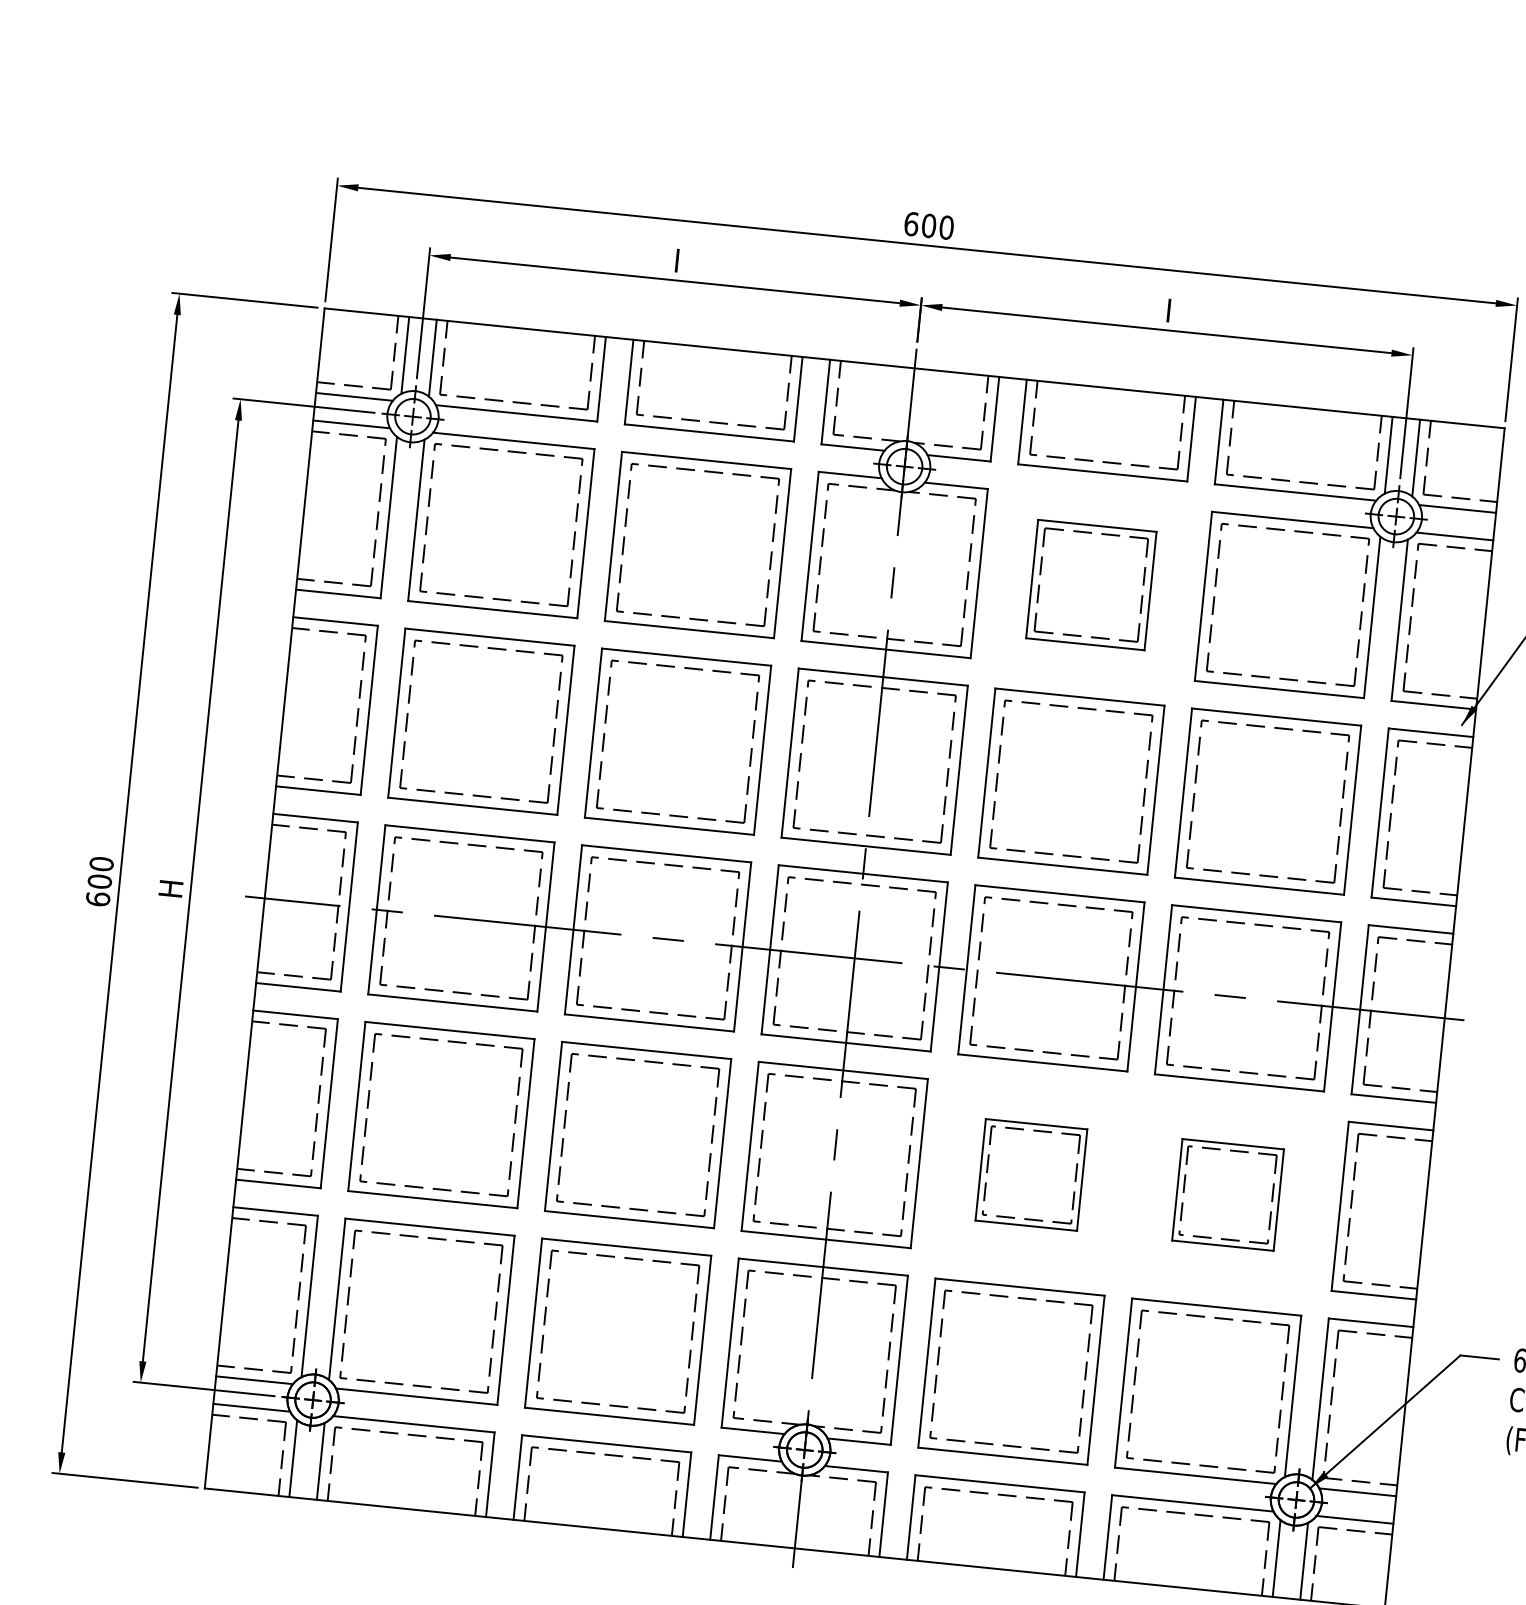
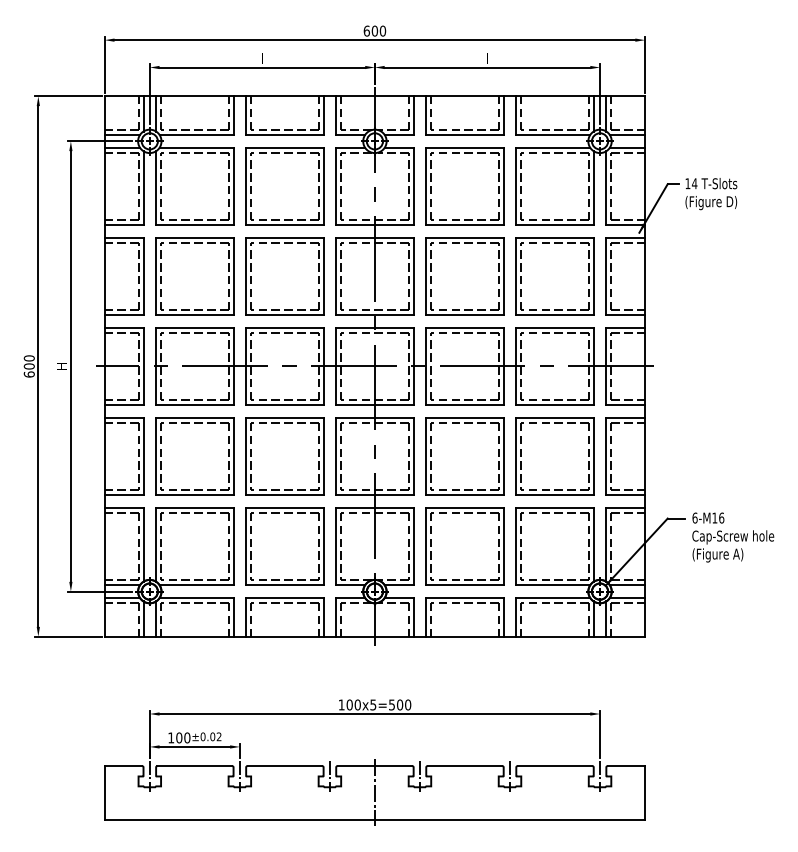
part: (1090, 585) -> (464, 186), size x1.43
part: (1030, 1174) -> (464, 456), size x1.67
part: (1226, 1194) -> (554, 456), size x1.67

